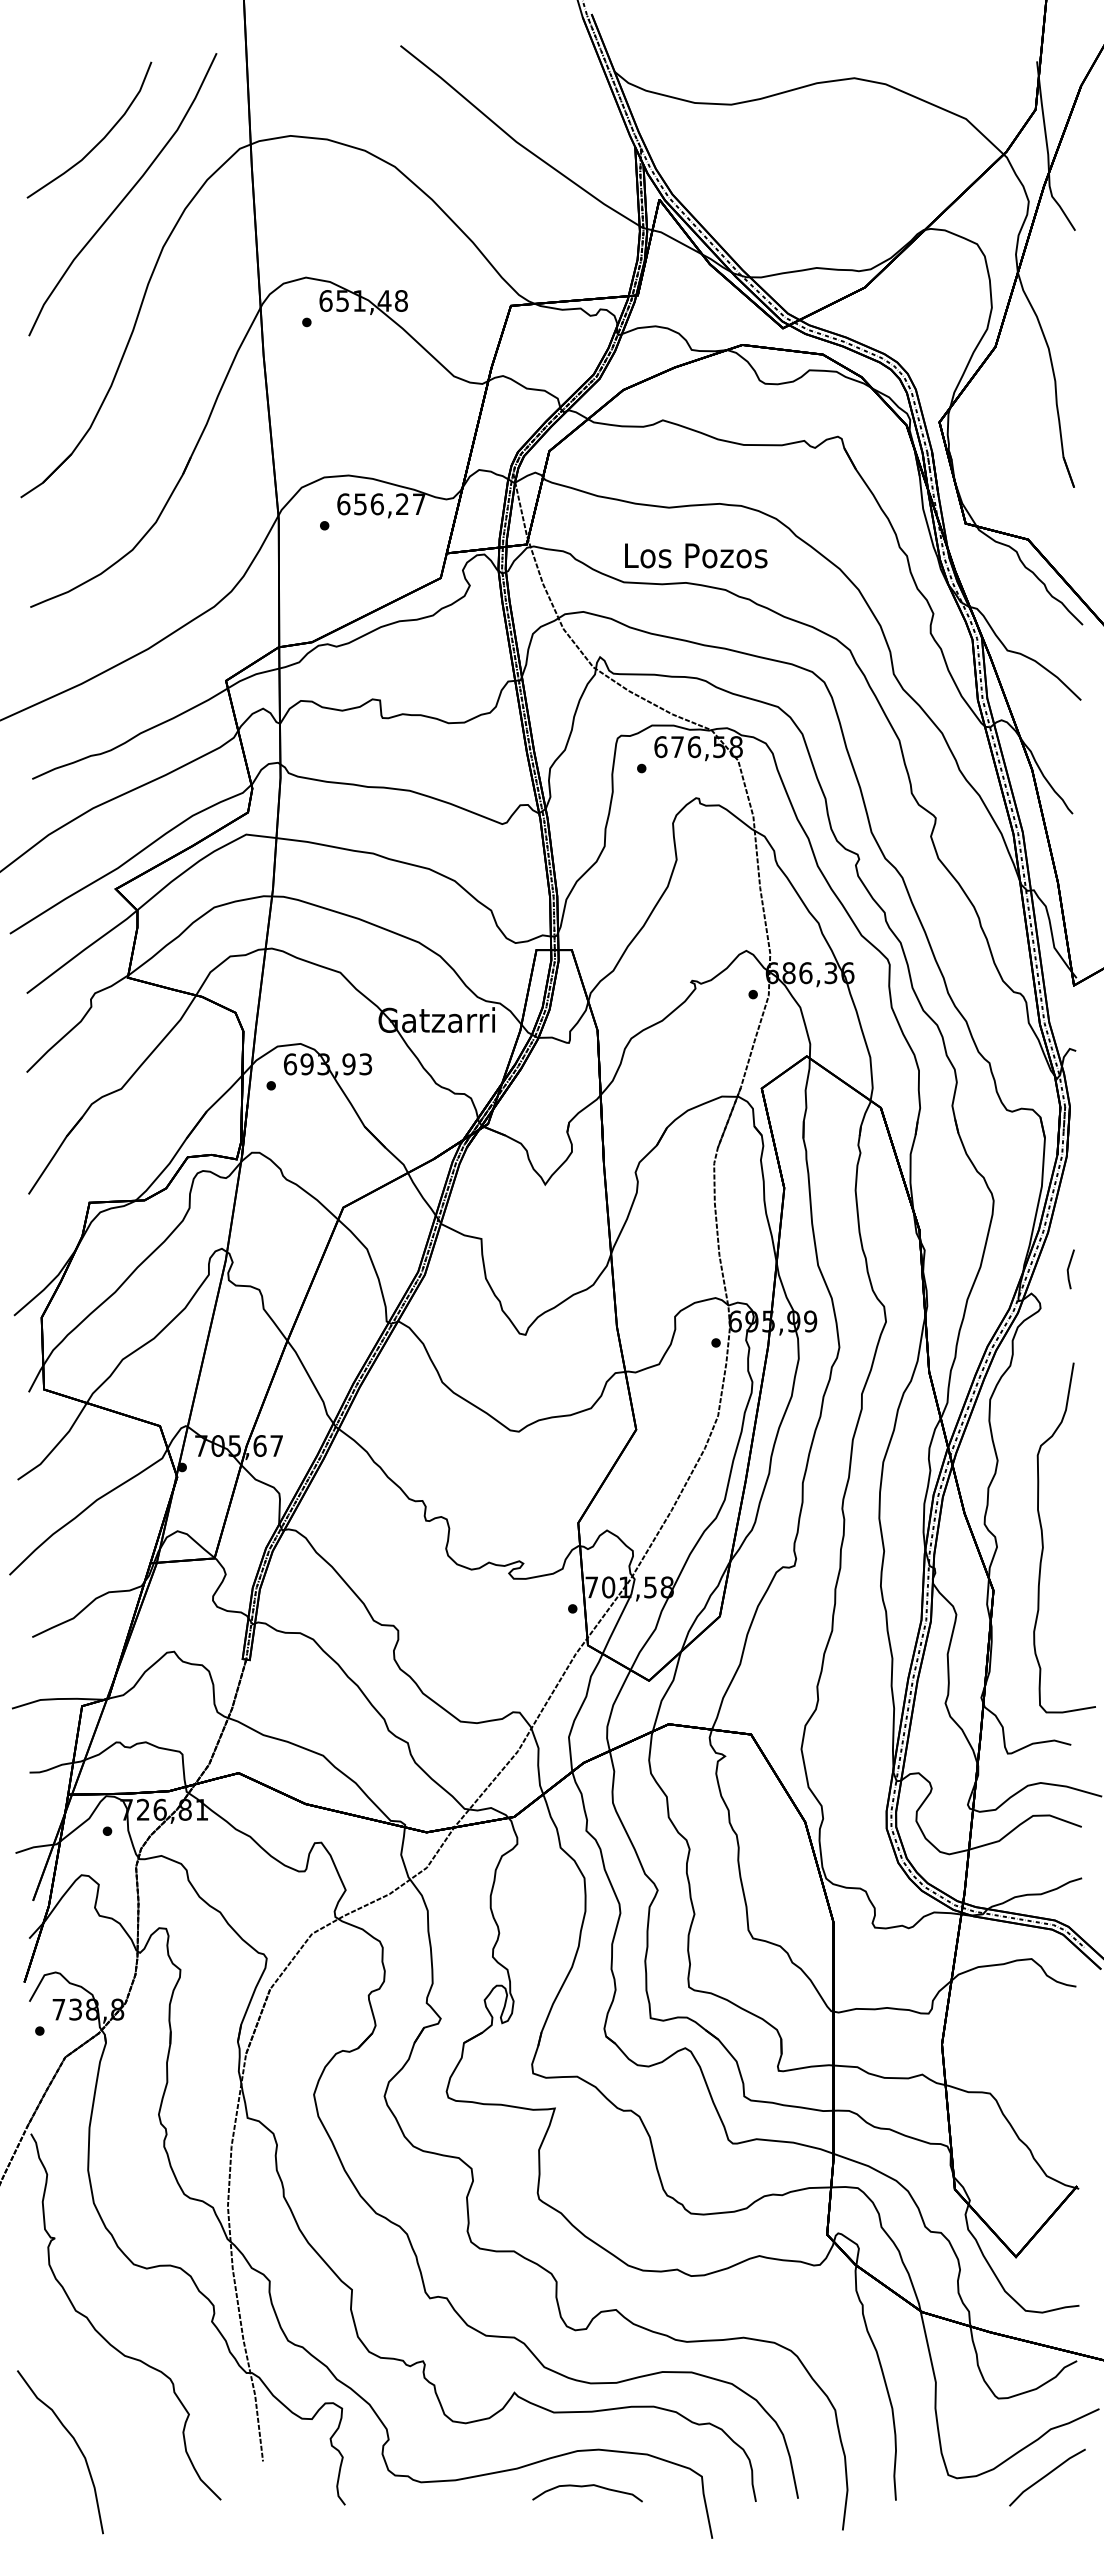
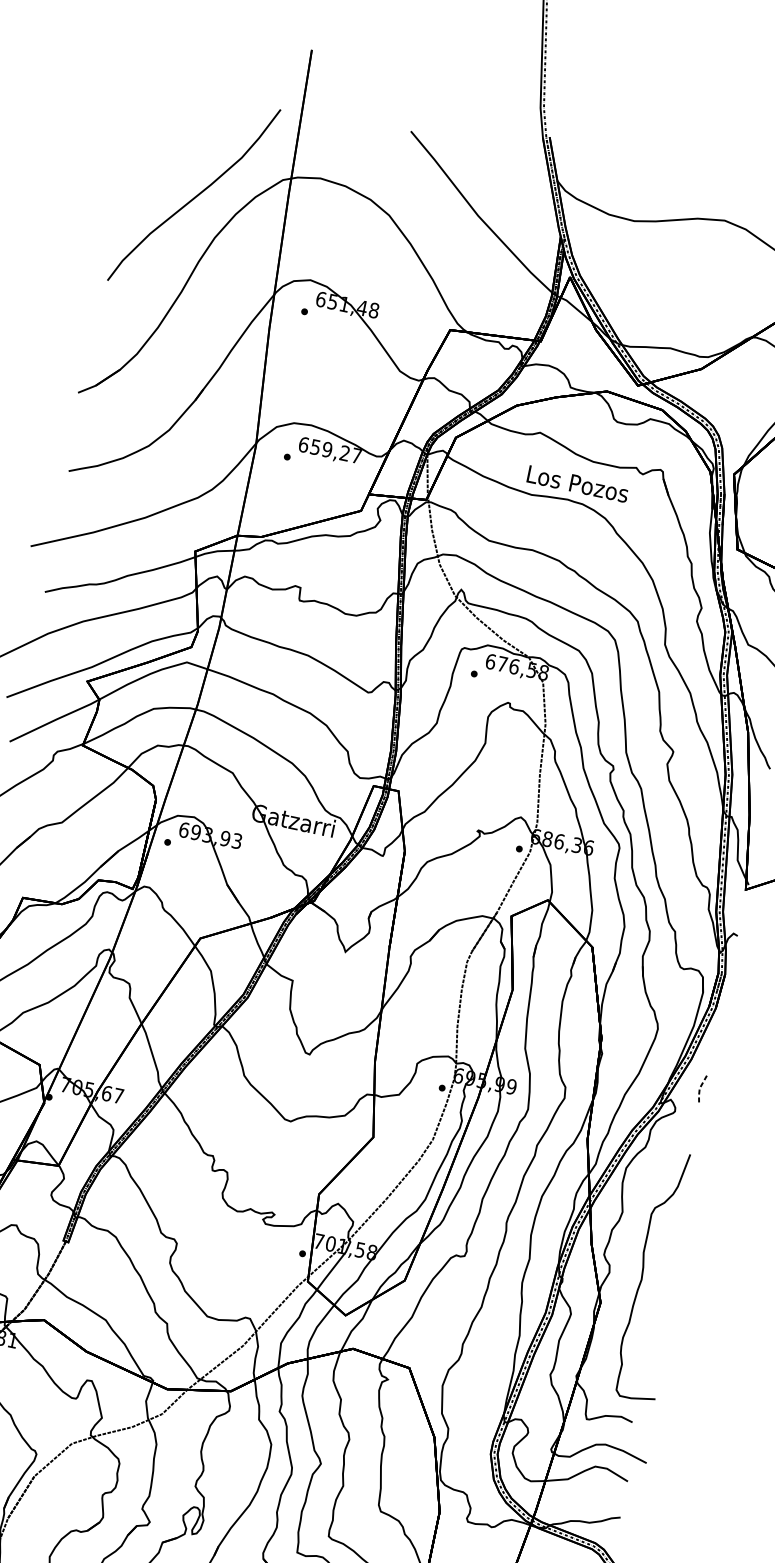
curve: (100, 140) -> (186, 153), removed
text: (376, 504) -> (326, 449), 656,27 -> 659,27
text: (696, 555) -> (578, 483), moved
line: (1067, 1270) -> (699, 1088), solid -> dashed

